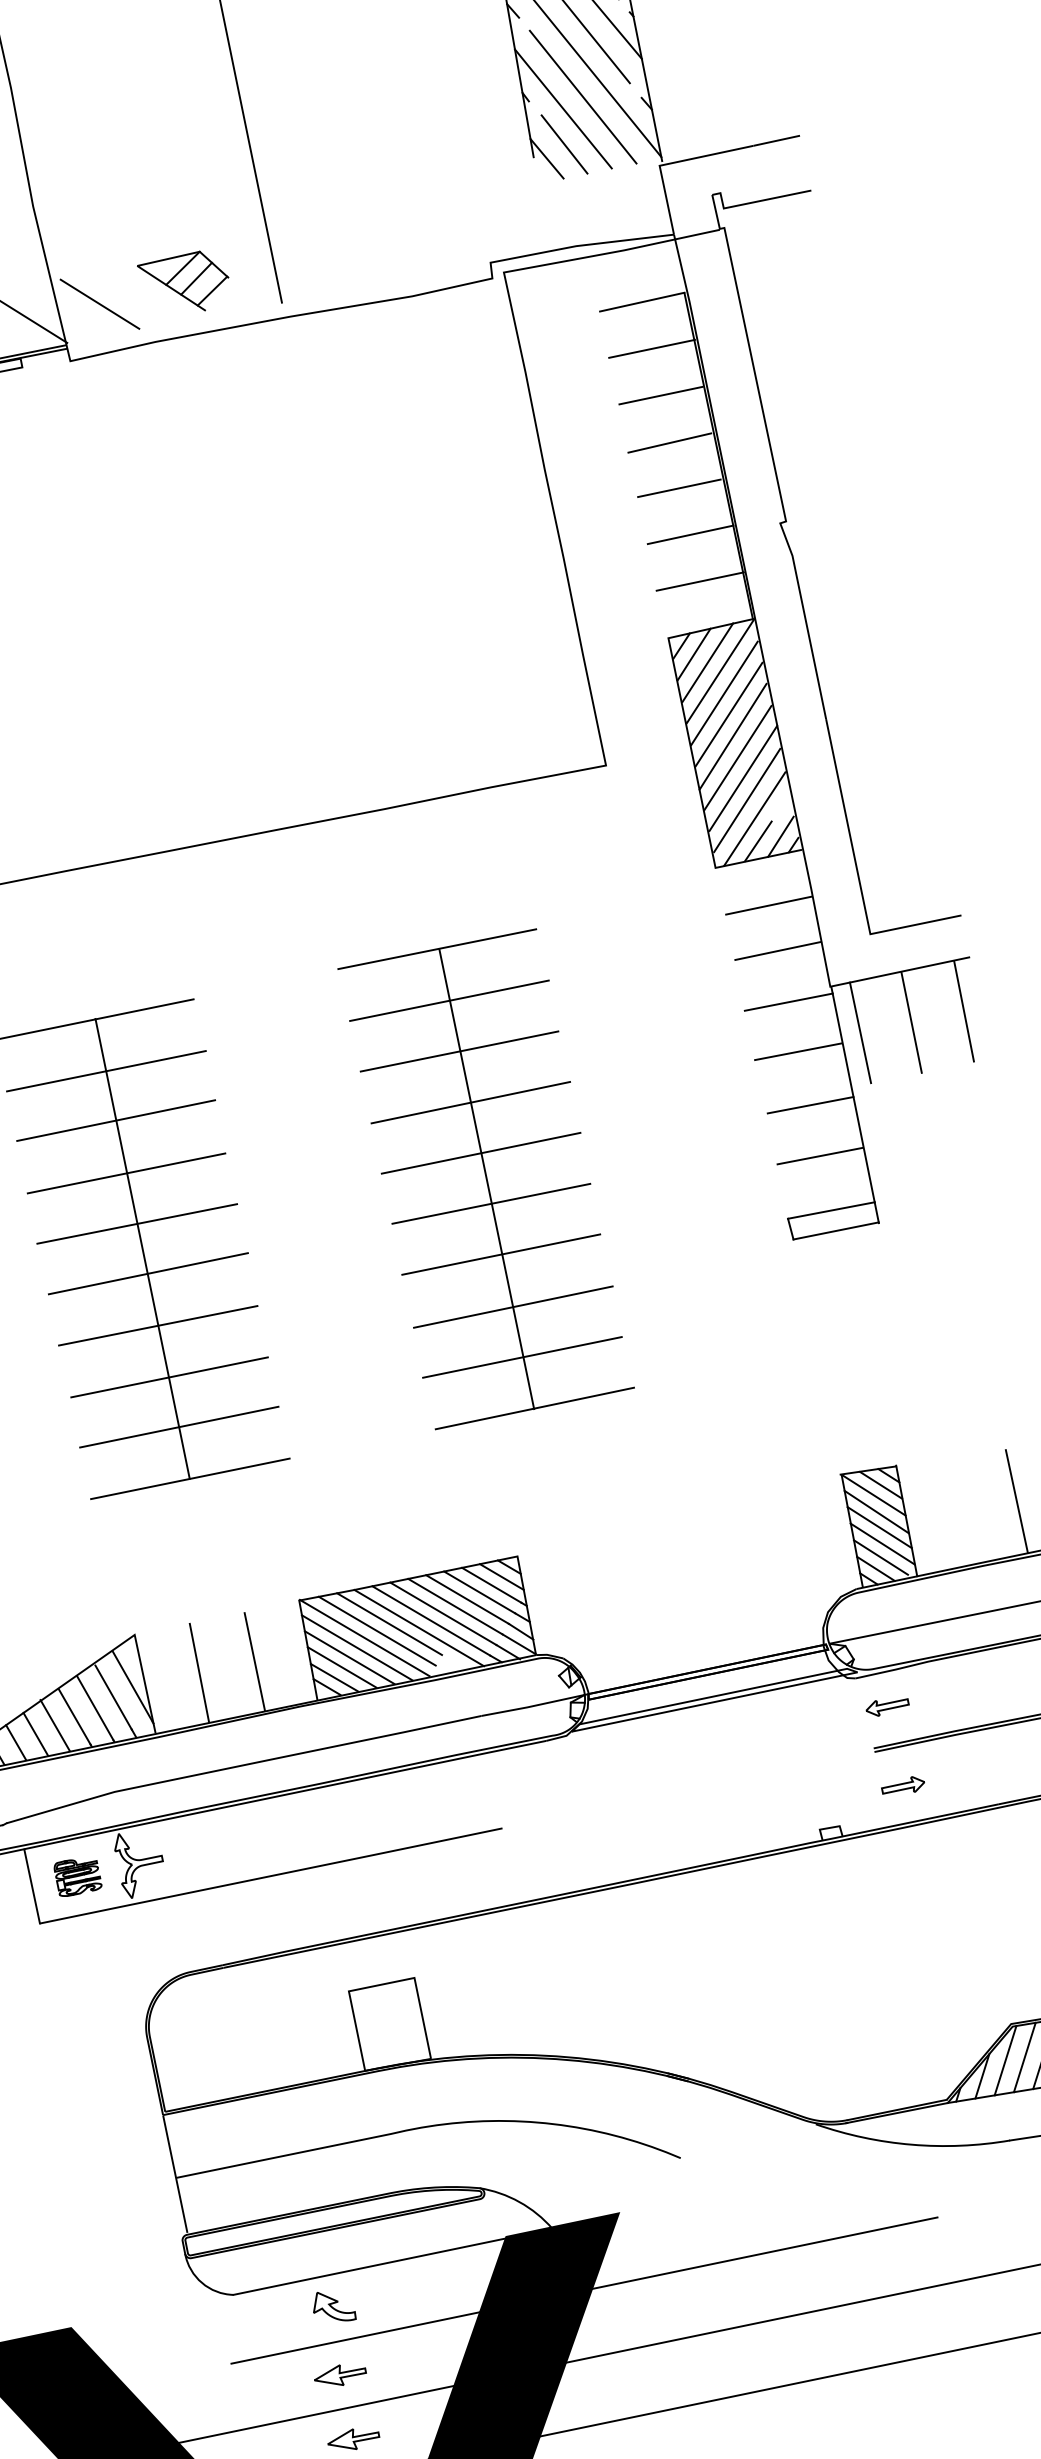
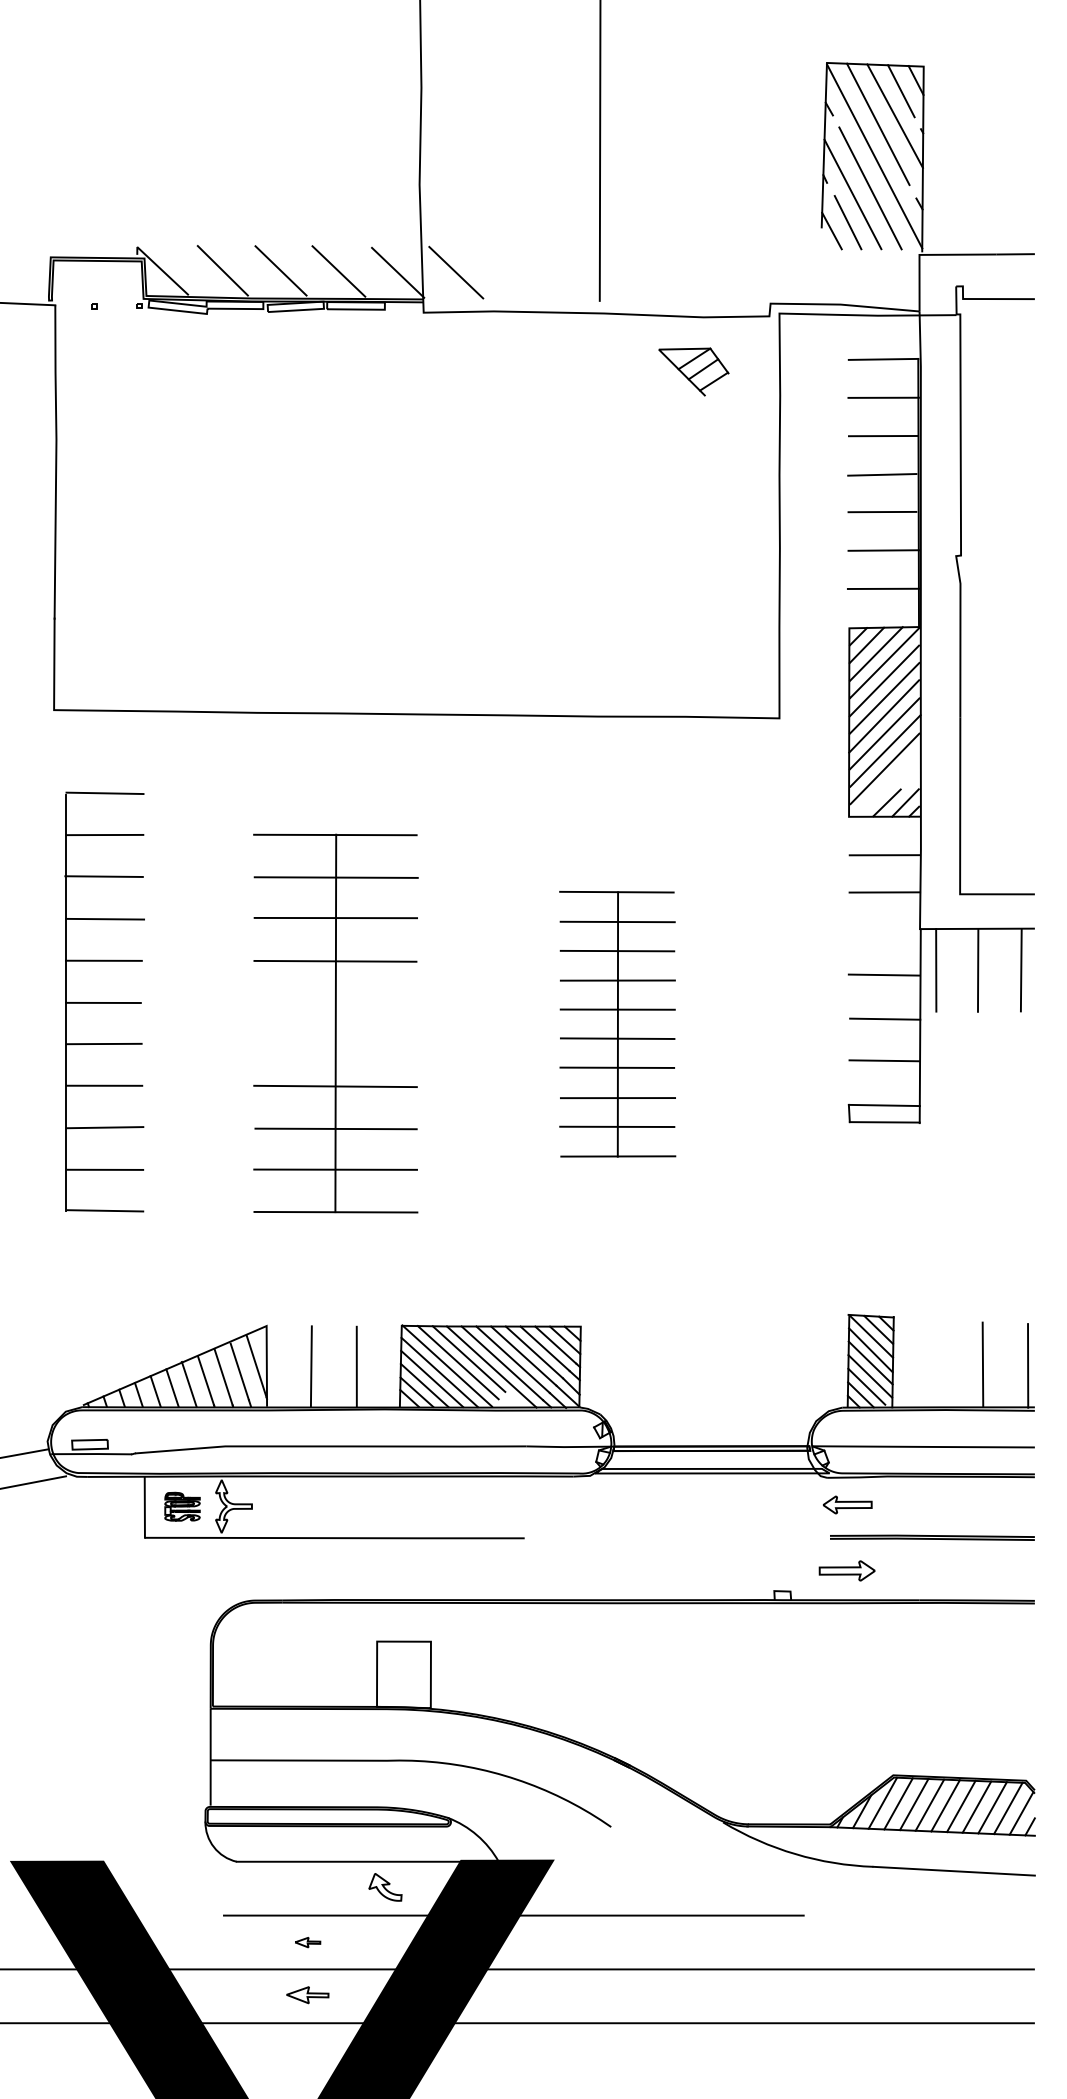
part: (184, 283) -> (693, 371), moved
line: (754, 818) -> (887, 784), removed
line: (788, 1002) -> (884, 934), removed
part: (485, 1179) -> (617, 1024), size x0.7
line: (136, 1223) -> (335, 1002), removed
line: (148, 1273) -> (336, 1043), removed
part: (887, 1705) -> (847, 1504), size x1.4
part: (902, 1786) -> (846, 1570), size x1.6
part: (333, 2306) -> (385, 1887), moved
part: (339, 2375) -> (307, 1942), size x0.6

